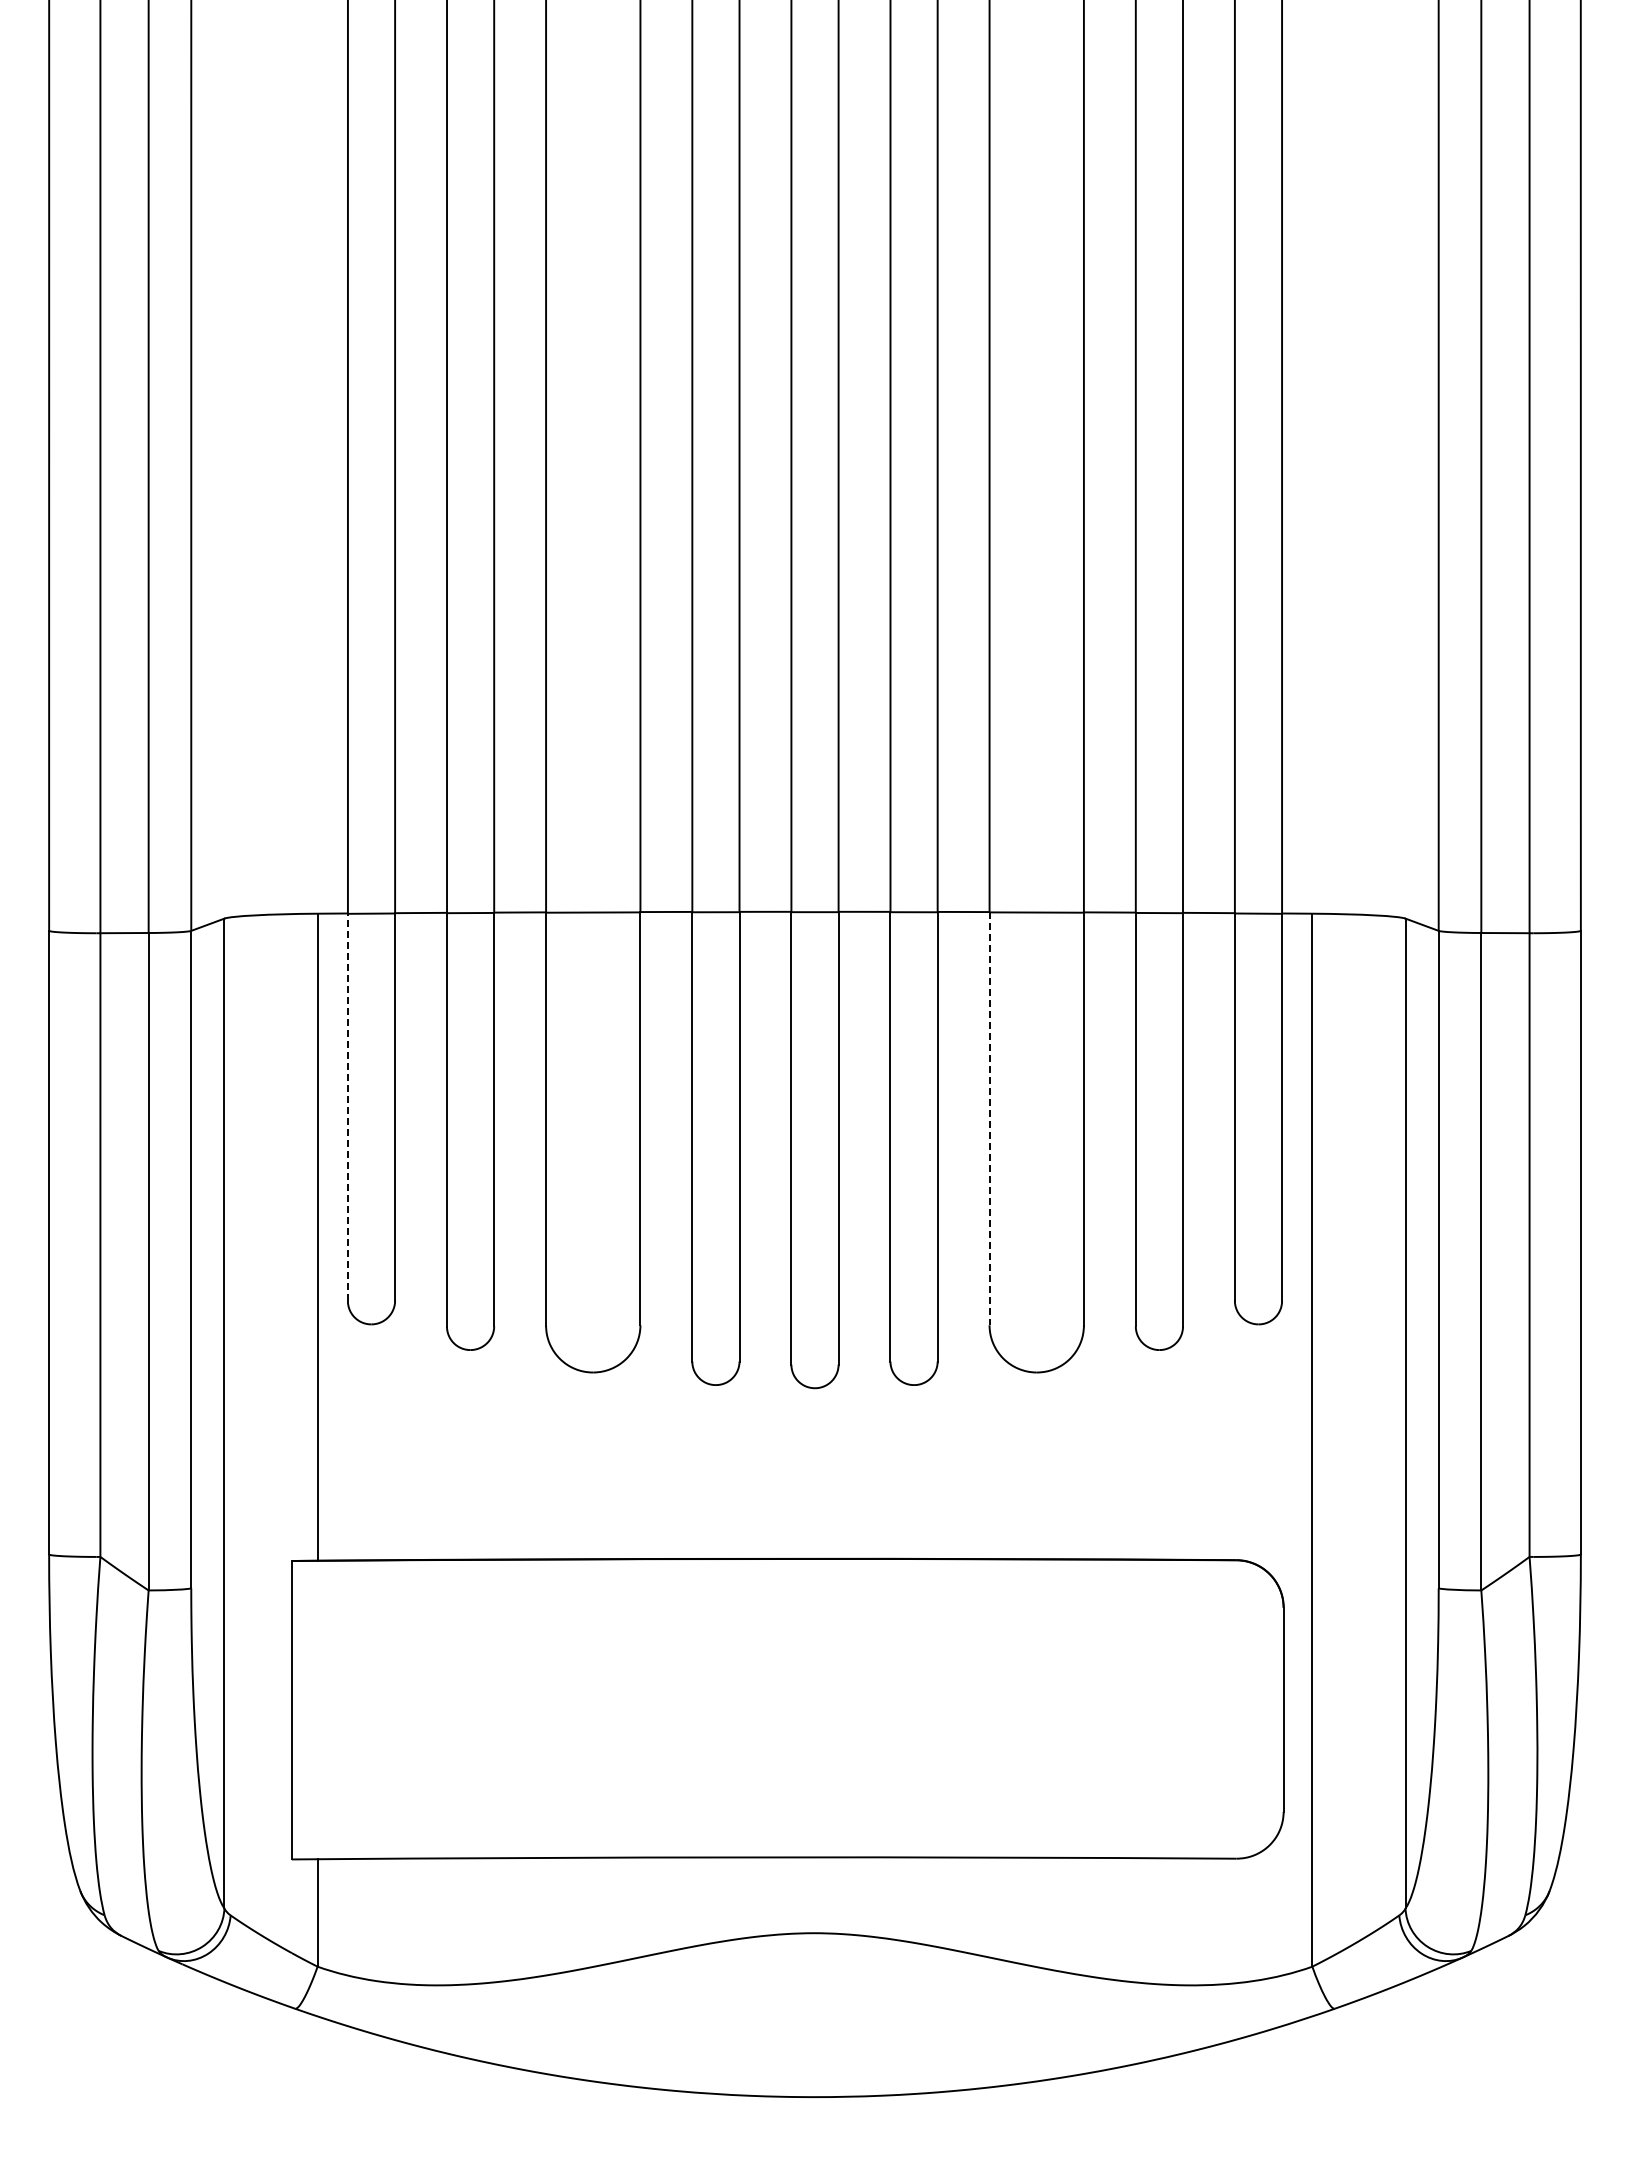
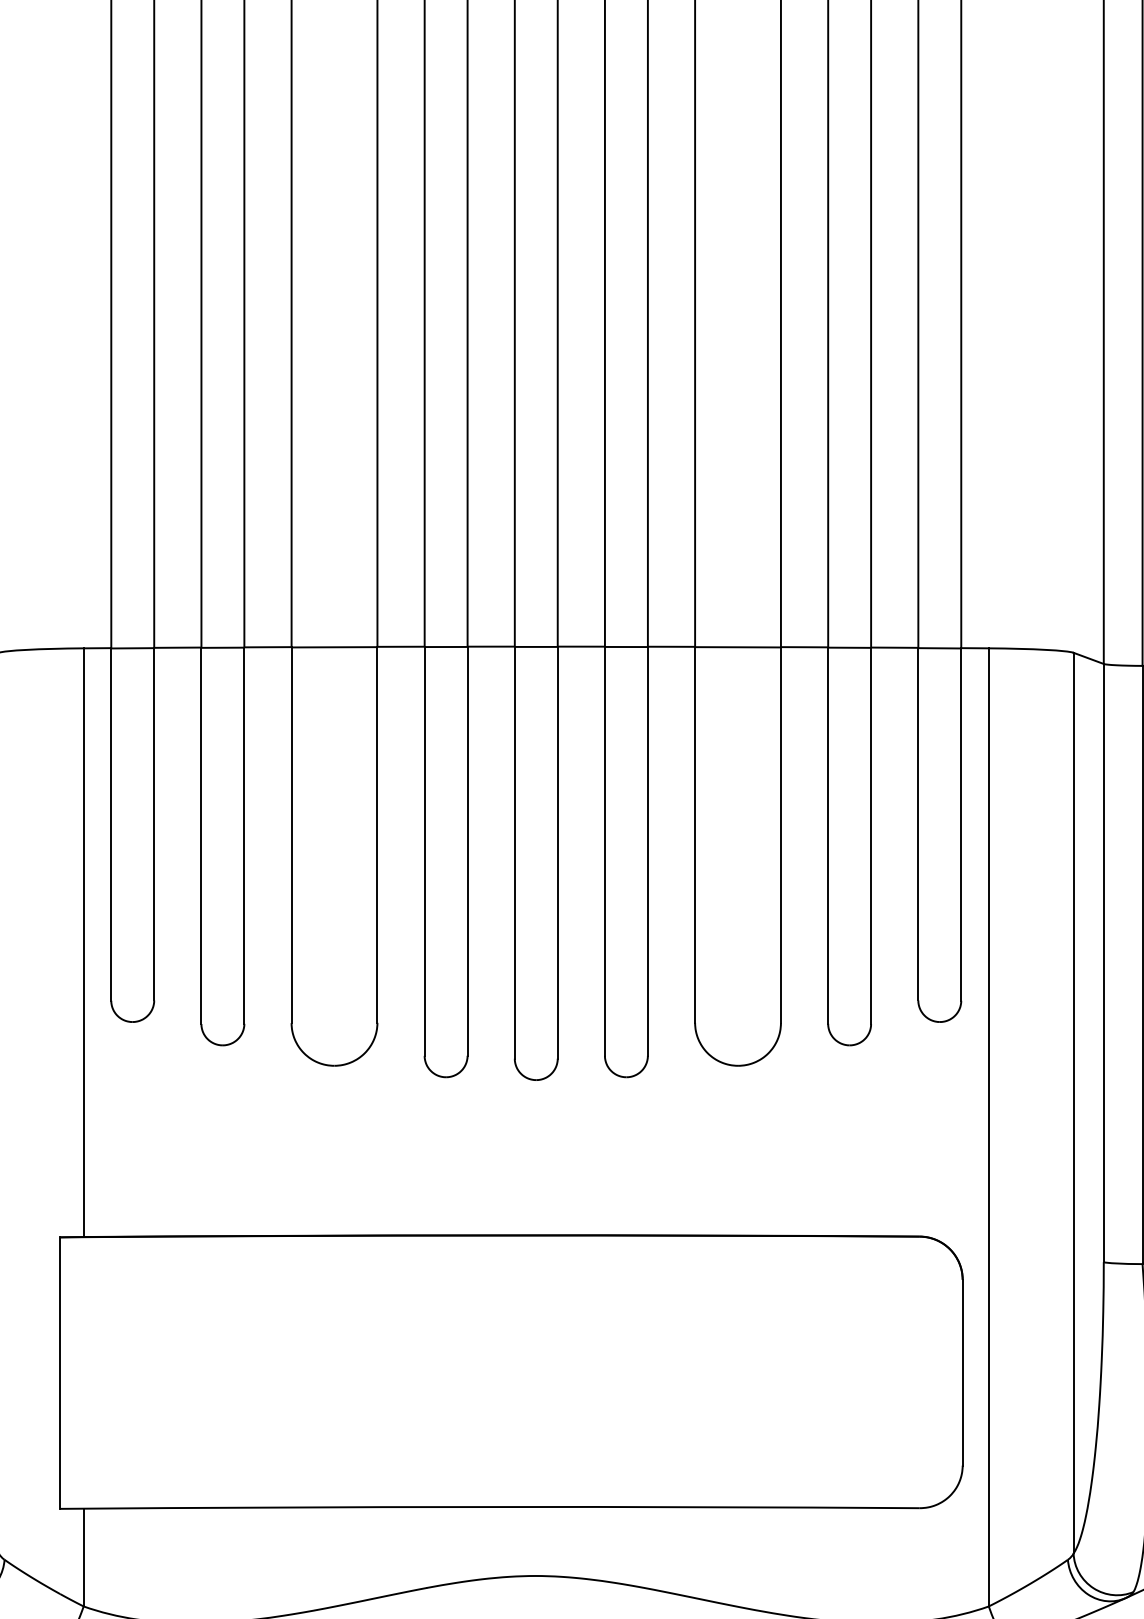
line: (347, 1107) -> (110, 824), dashed -> solid
line: (989, 1119) -> (695, 835), dashed -> solid

